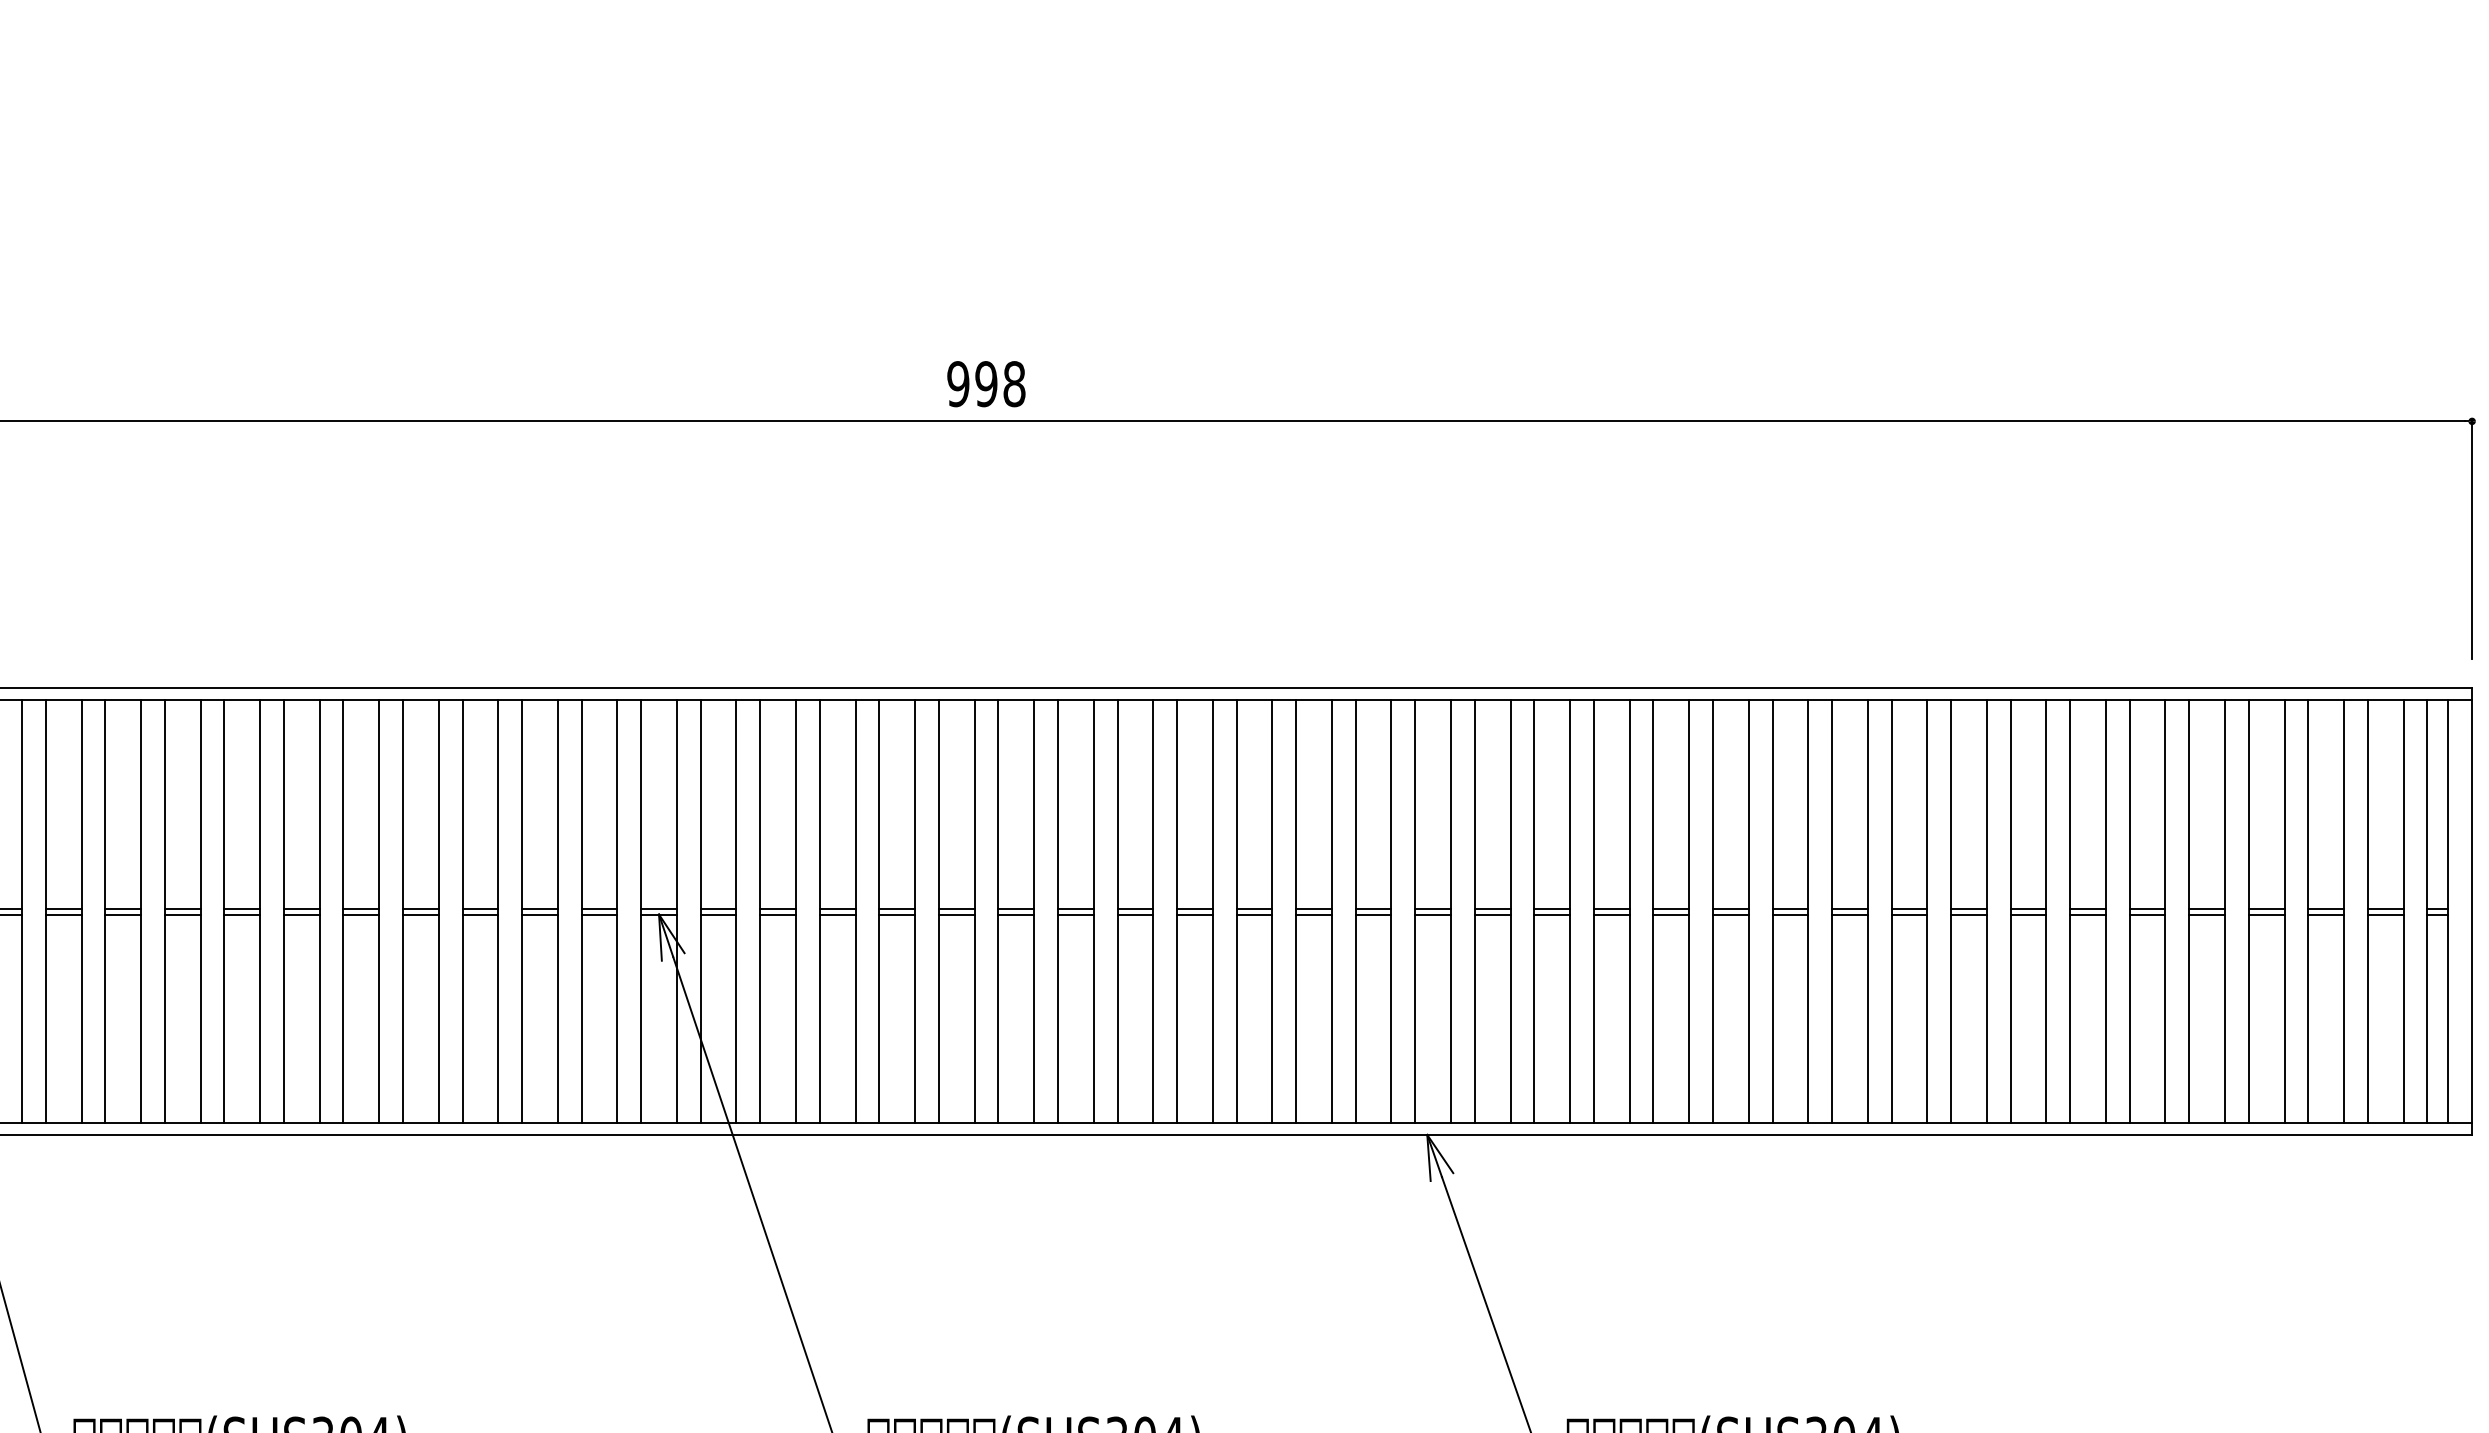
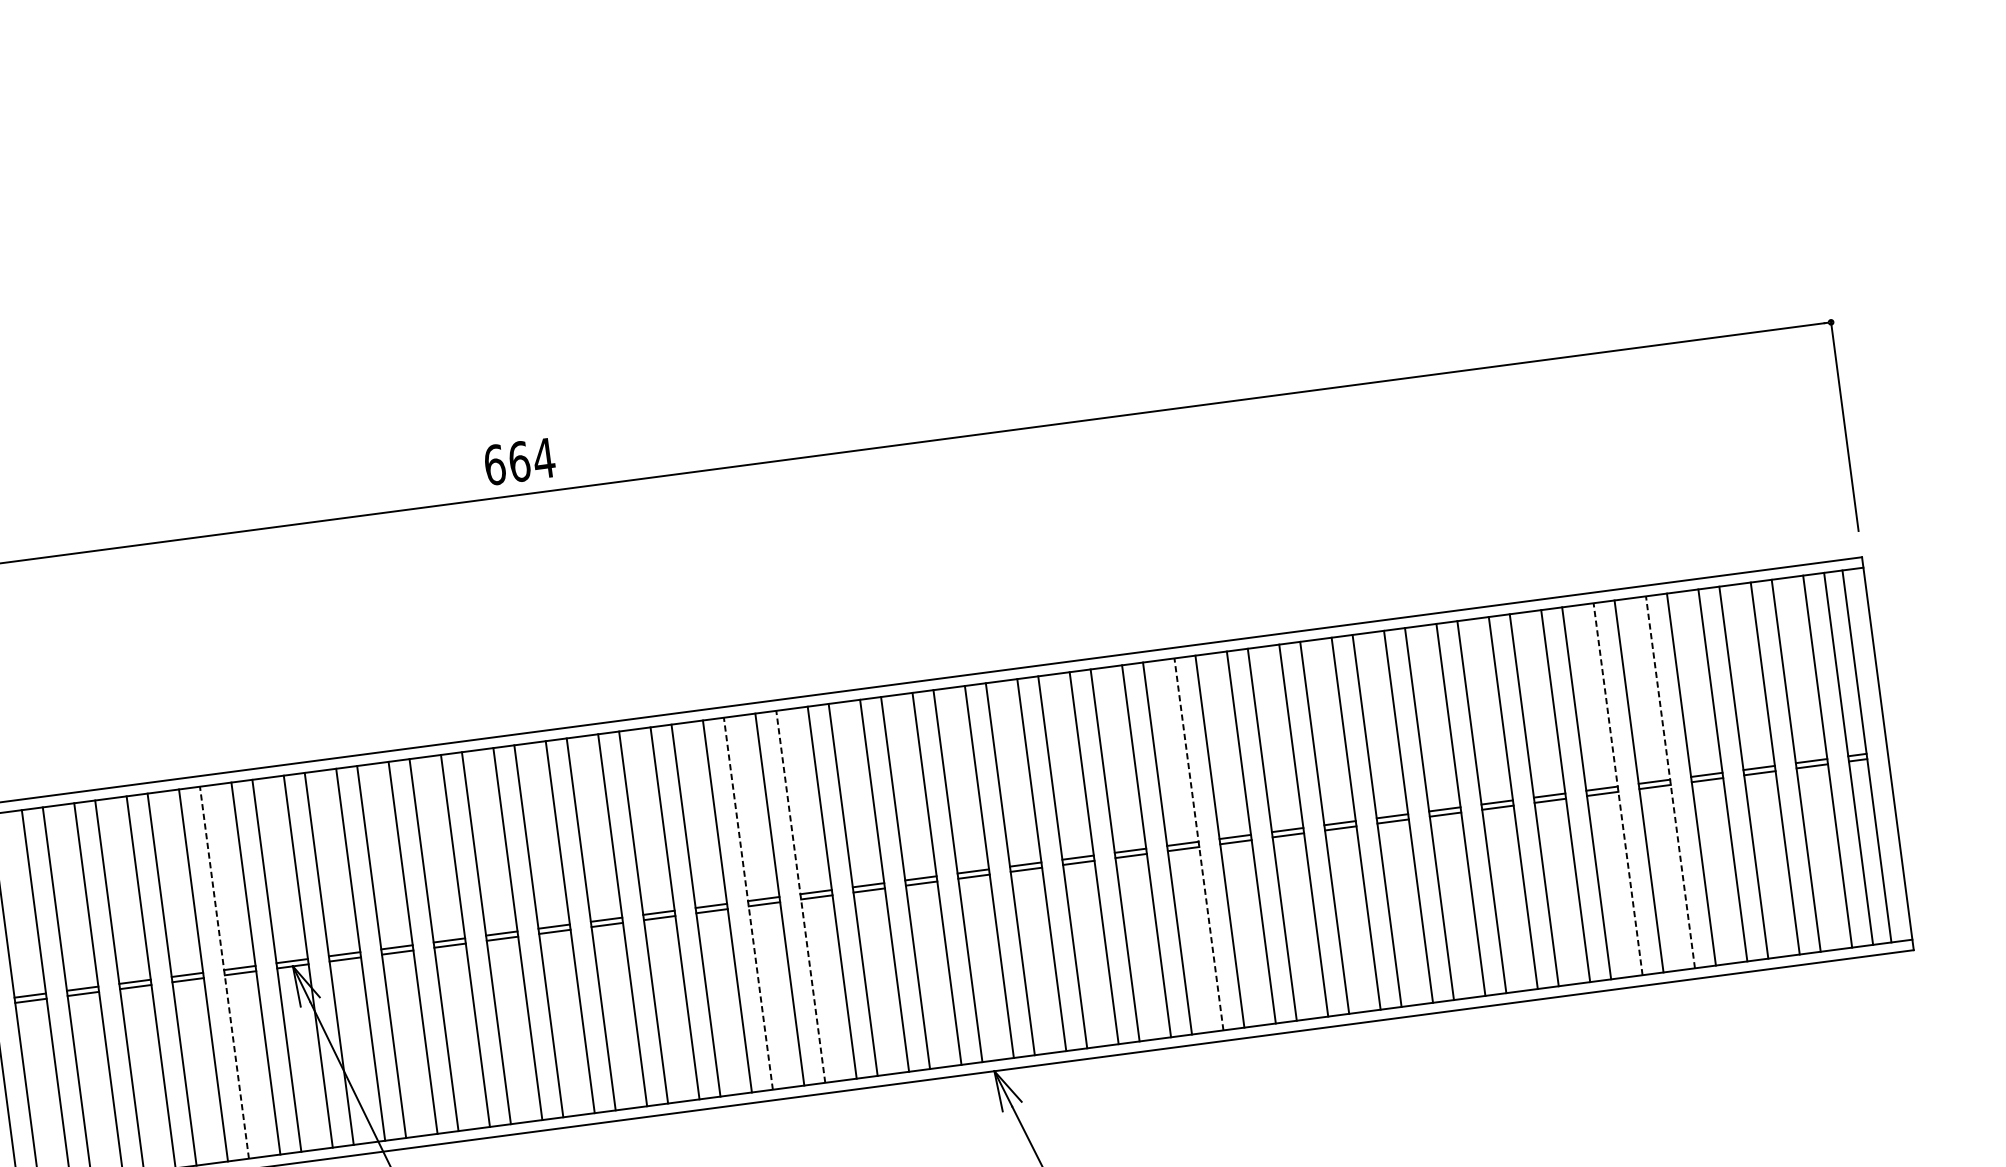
text: (986, 384) -> (519, 461), 998 -> 664
line: (581, 911) -> (224, 972), solid -> dashed
line: (1177, 911) -> (748, 903), solid -> dashed
line: (1236, 911) -> (800, 896), solid -> dashed
line: (1689, 911) -> (1199, 844), solid -> dashed
line: (2165, 911) -> (1618, 789), solid -> dashed
line: (2225, 911) -> (1670, 782), solid -> dashed

